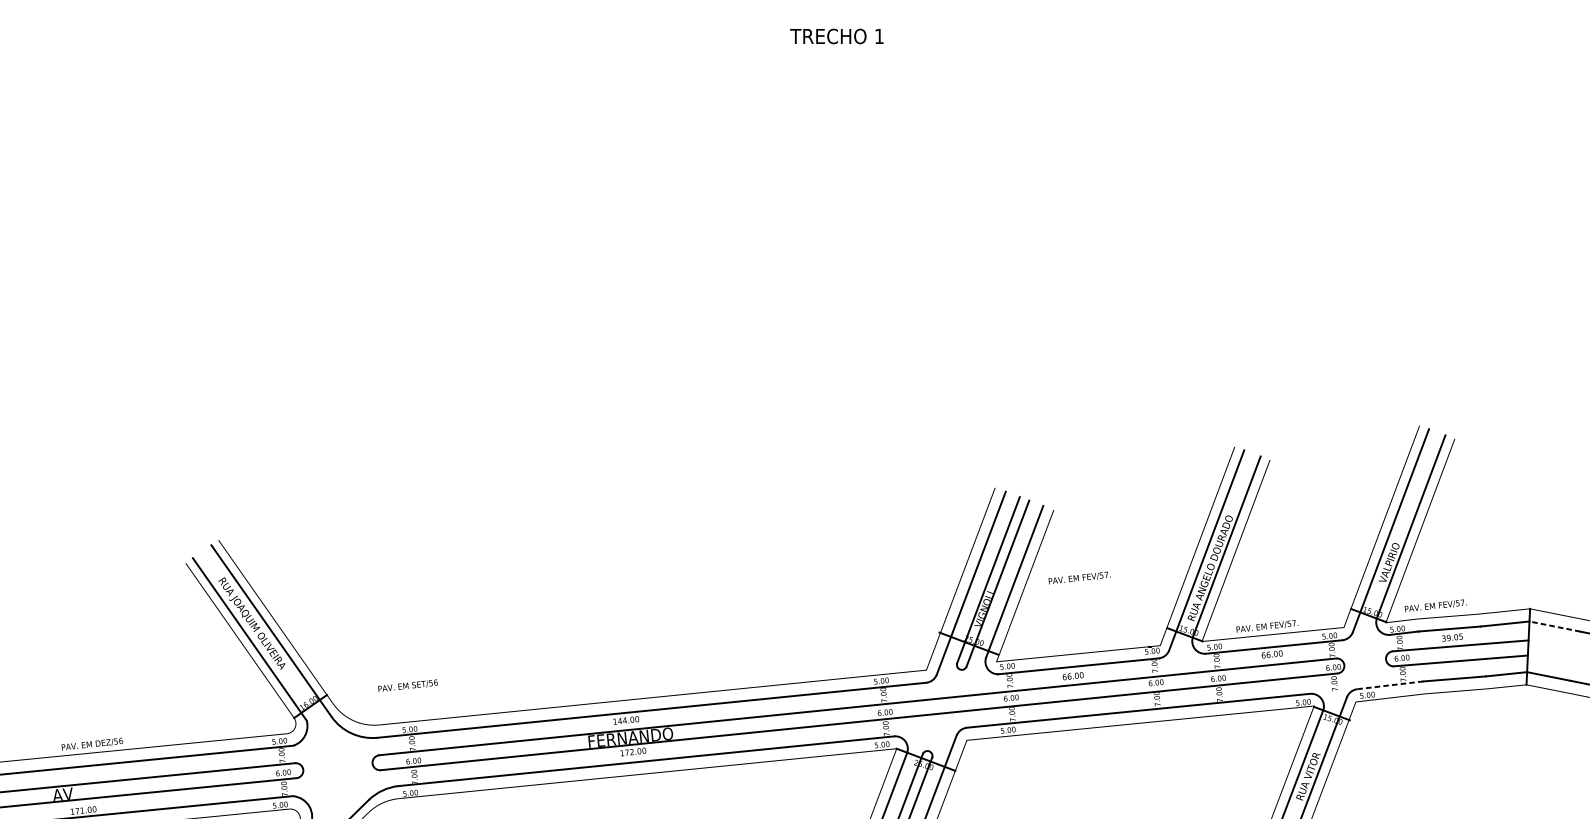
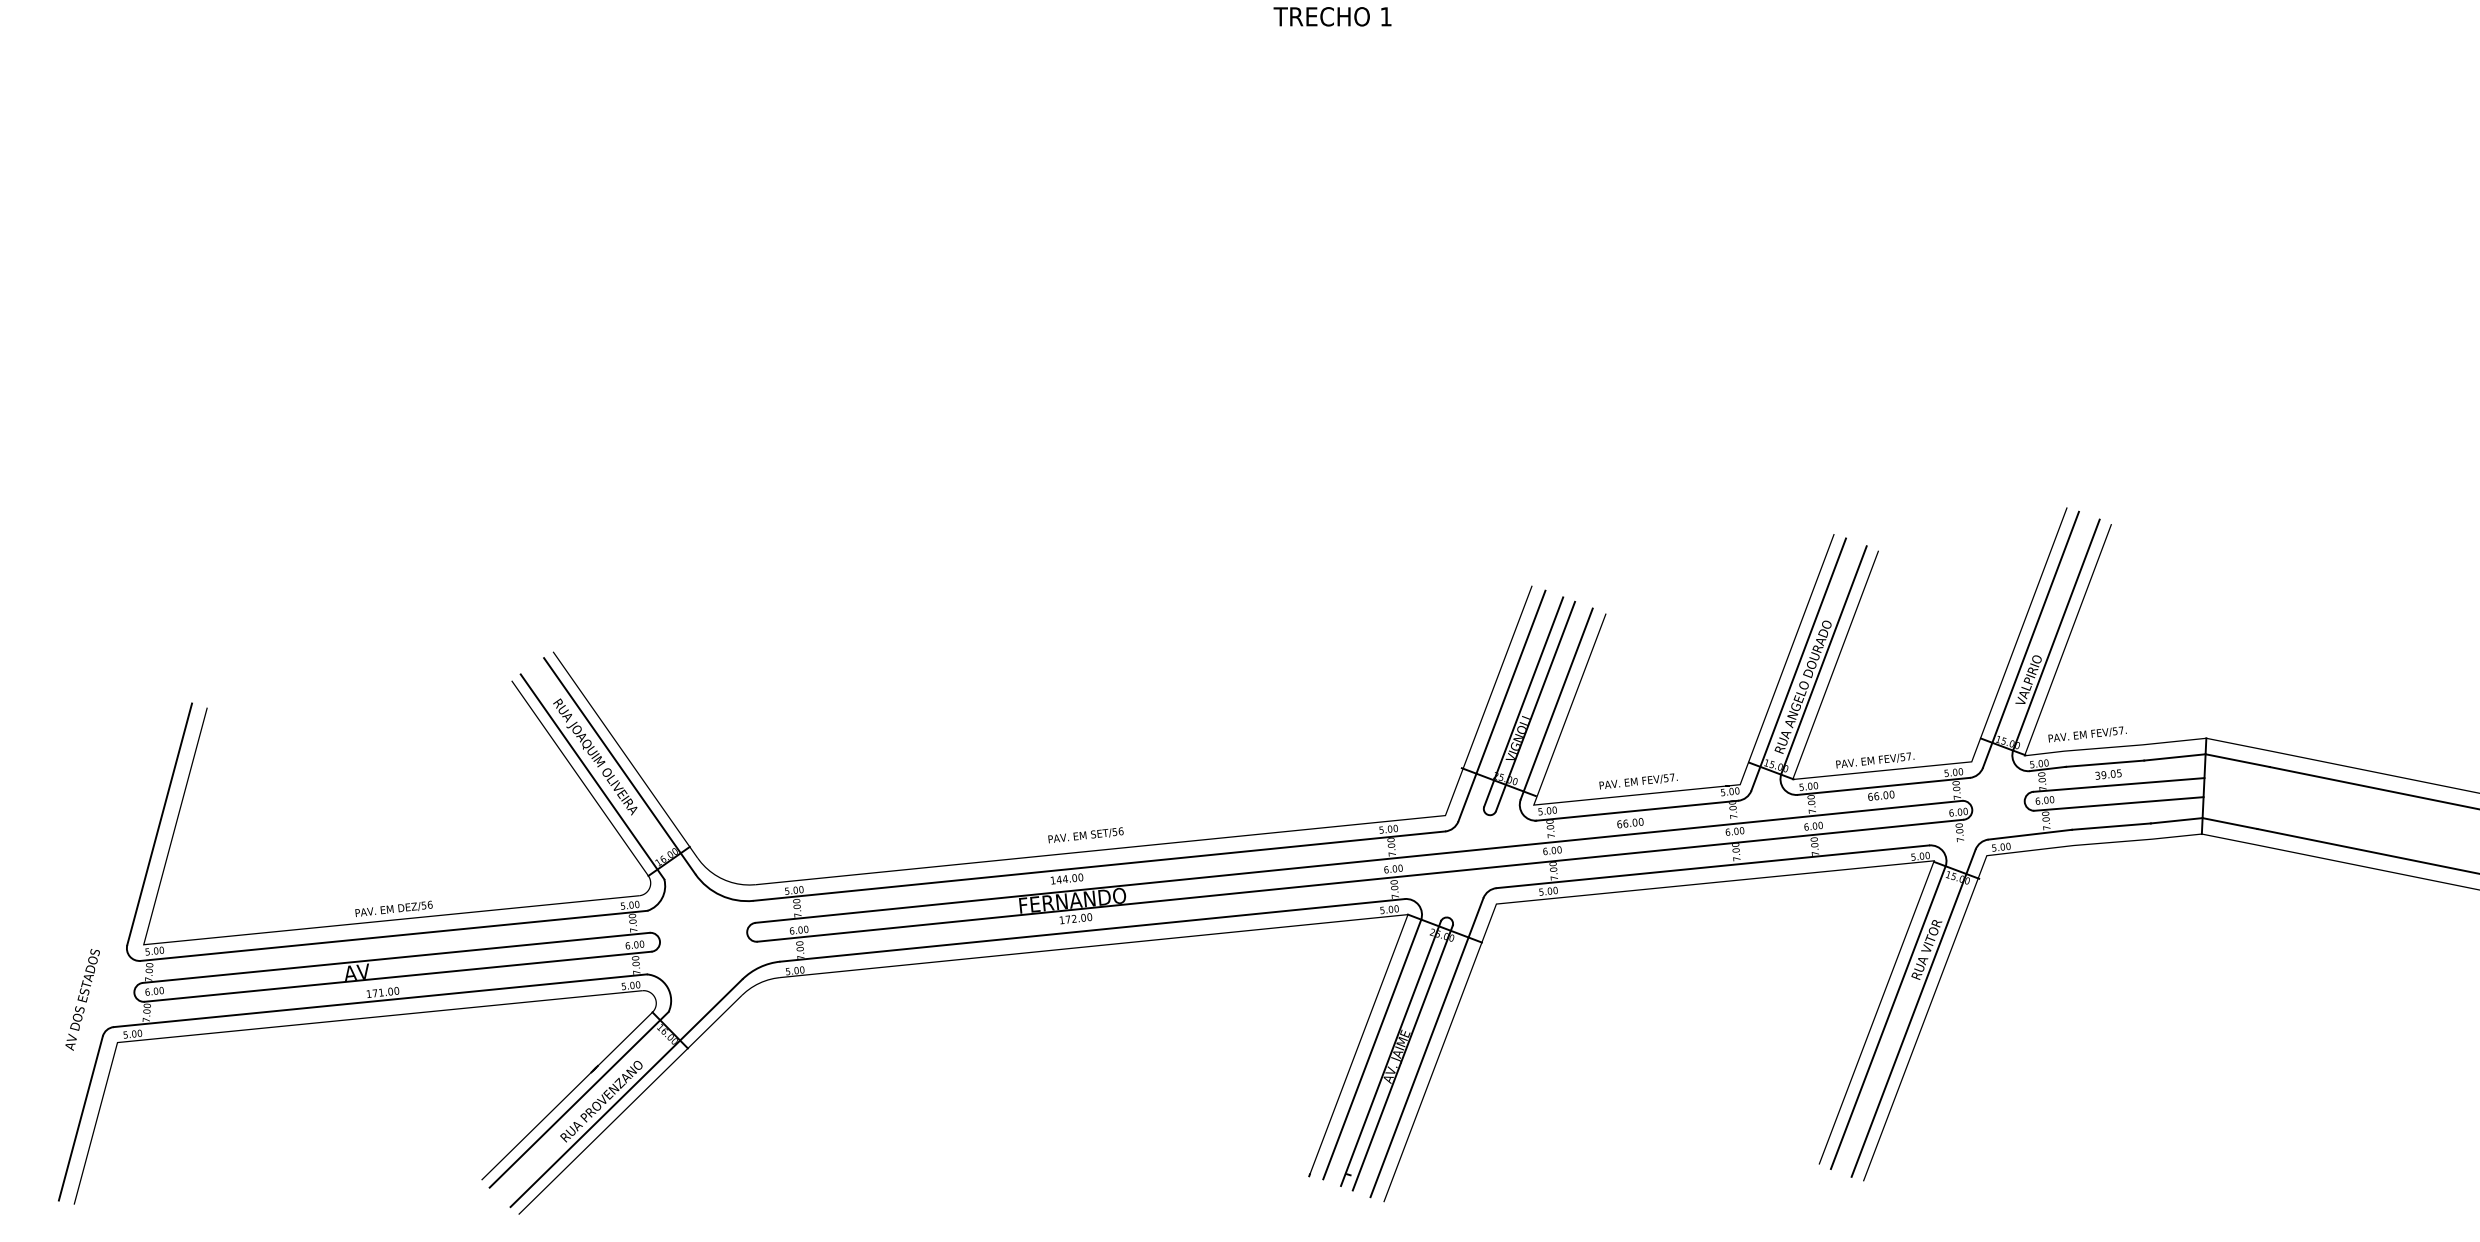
text: (1079, 578) -> (1638, 781), moved
line: (1554, 626) -> (2237, 760), dashed -> solid
text: (407, 685) -> (1085, 835), moved
line: (1389, 685) -> (2029, 834), dashed -> solid

